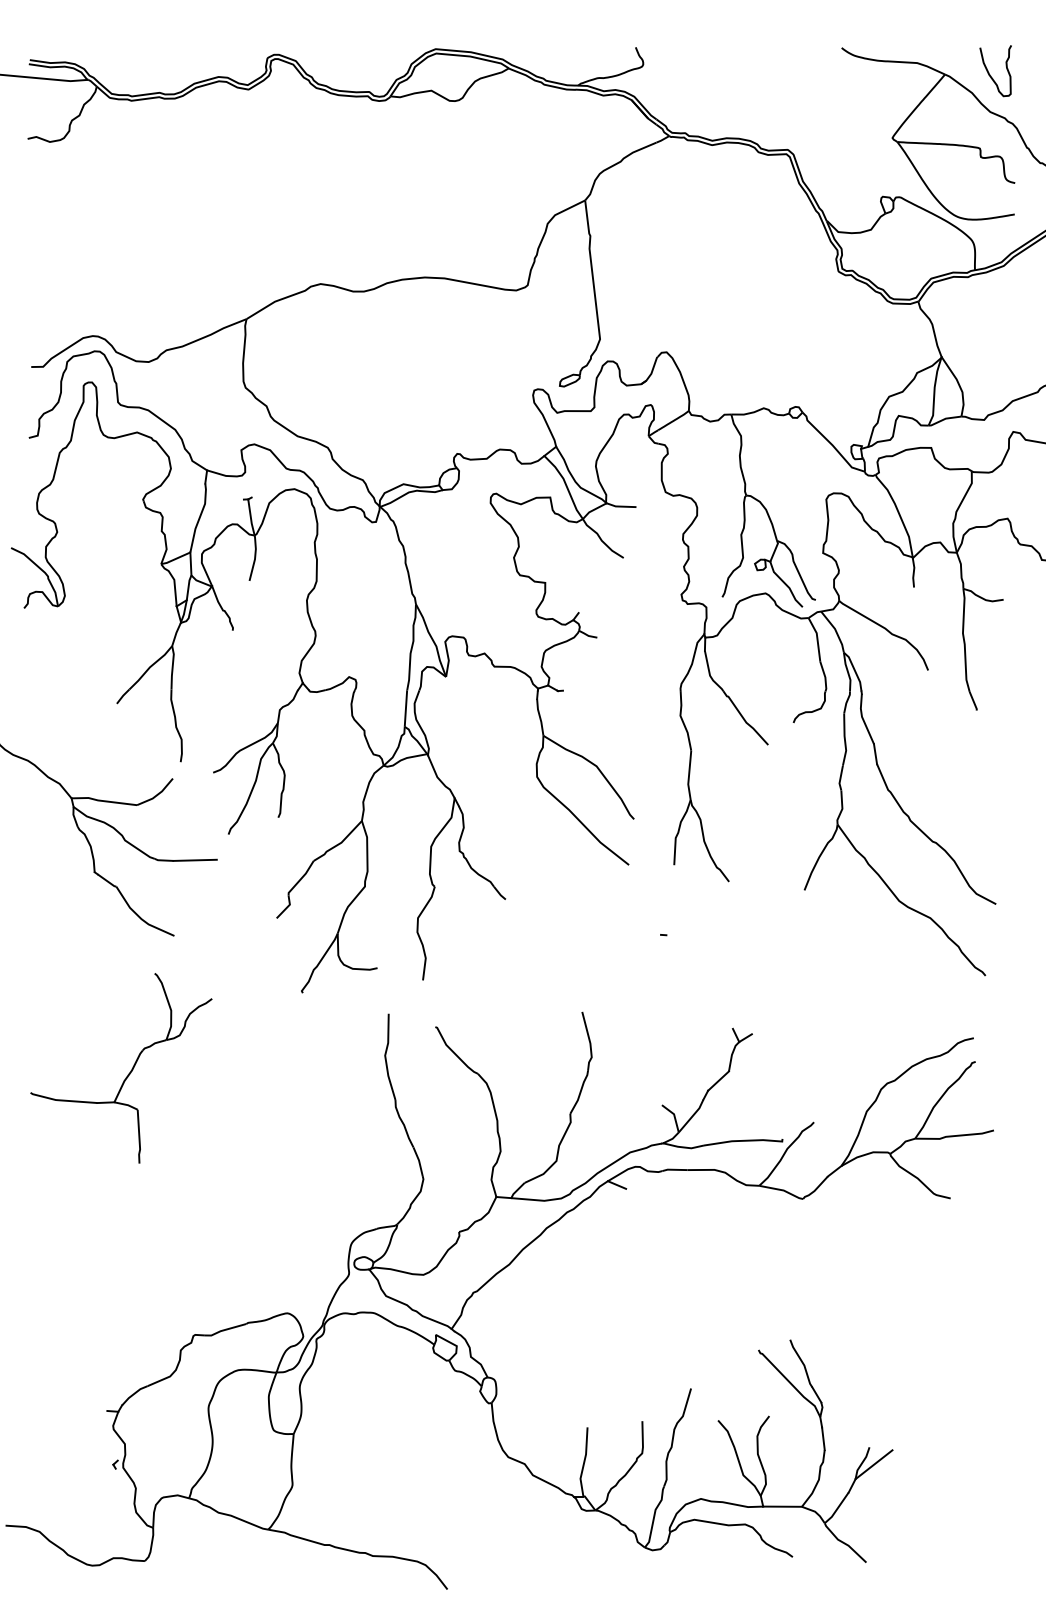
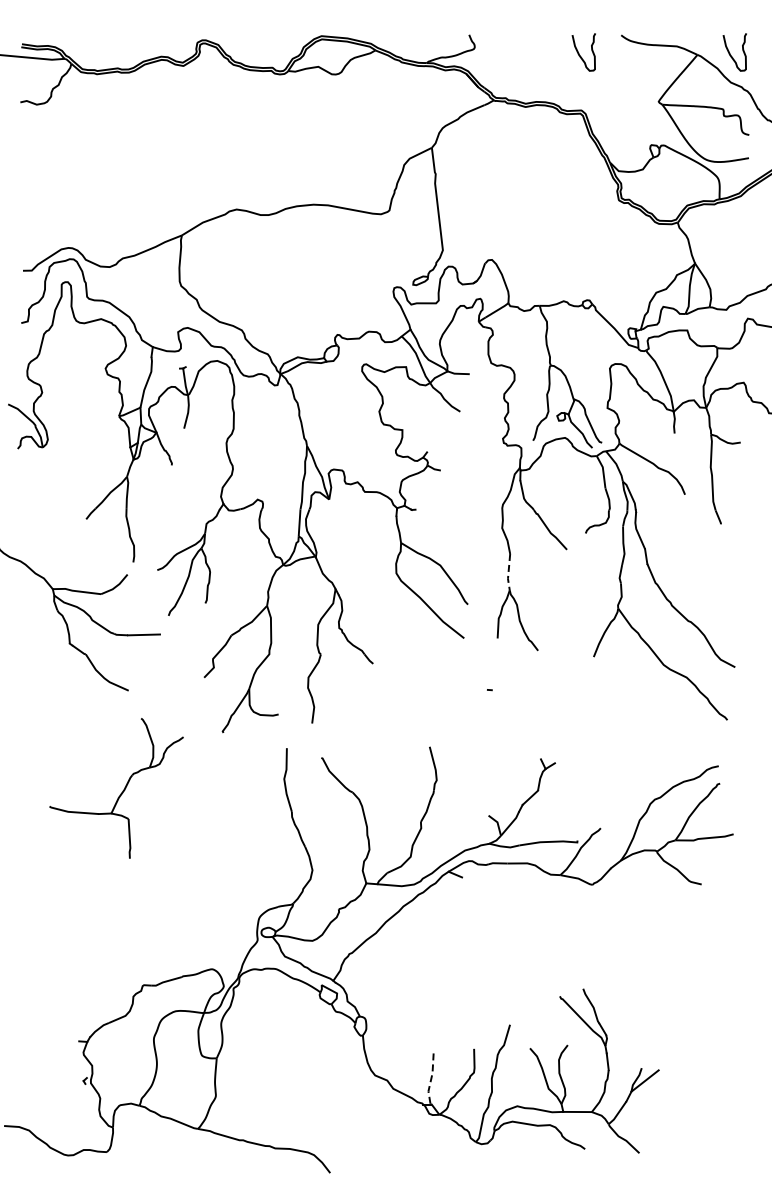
curve: (785, 72) -> (579, 53), added
line: (688, 775) -> (508, 572), solid -> dashed
part: (129, 1071) -> (122, 790), moved
line: (584, 1464) -> (431, 1080), solid -> dashed

